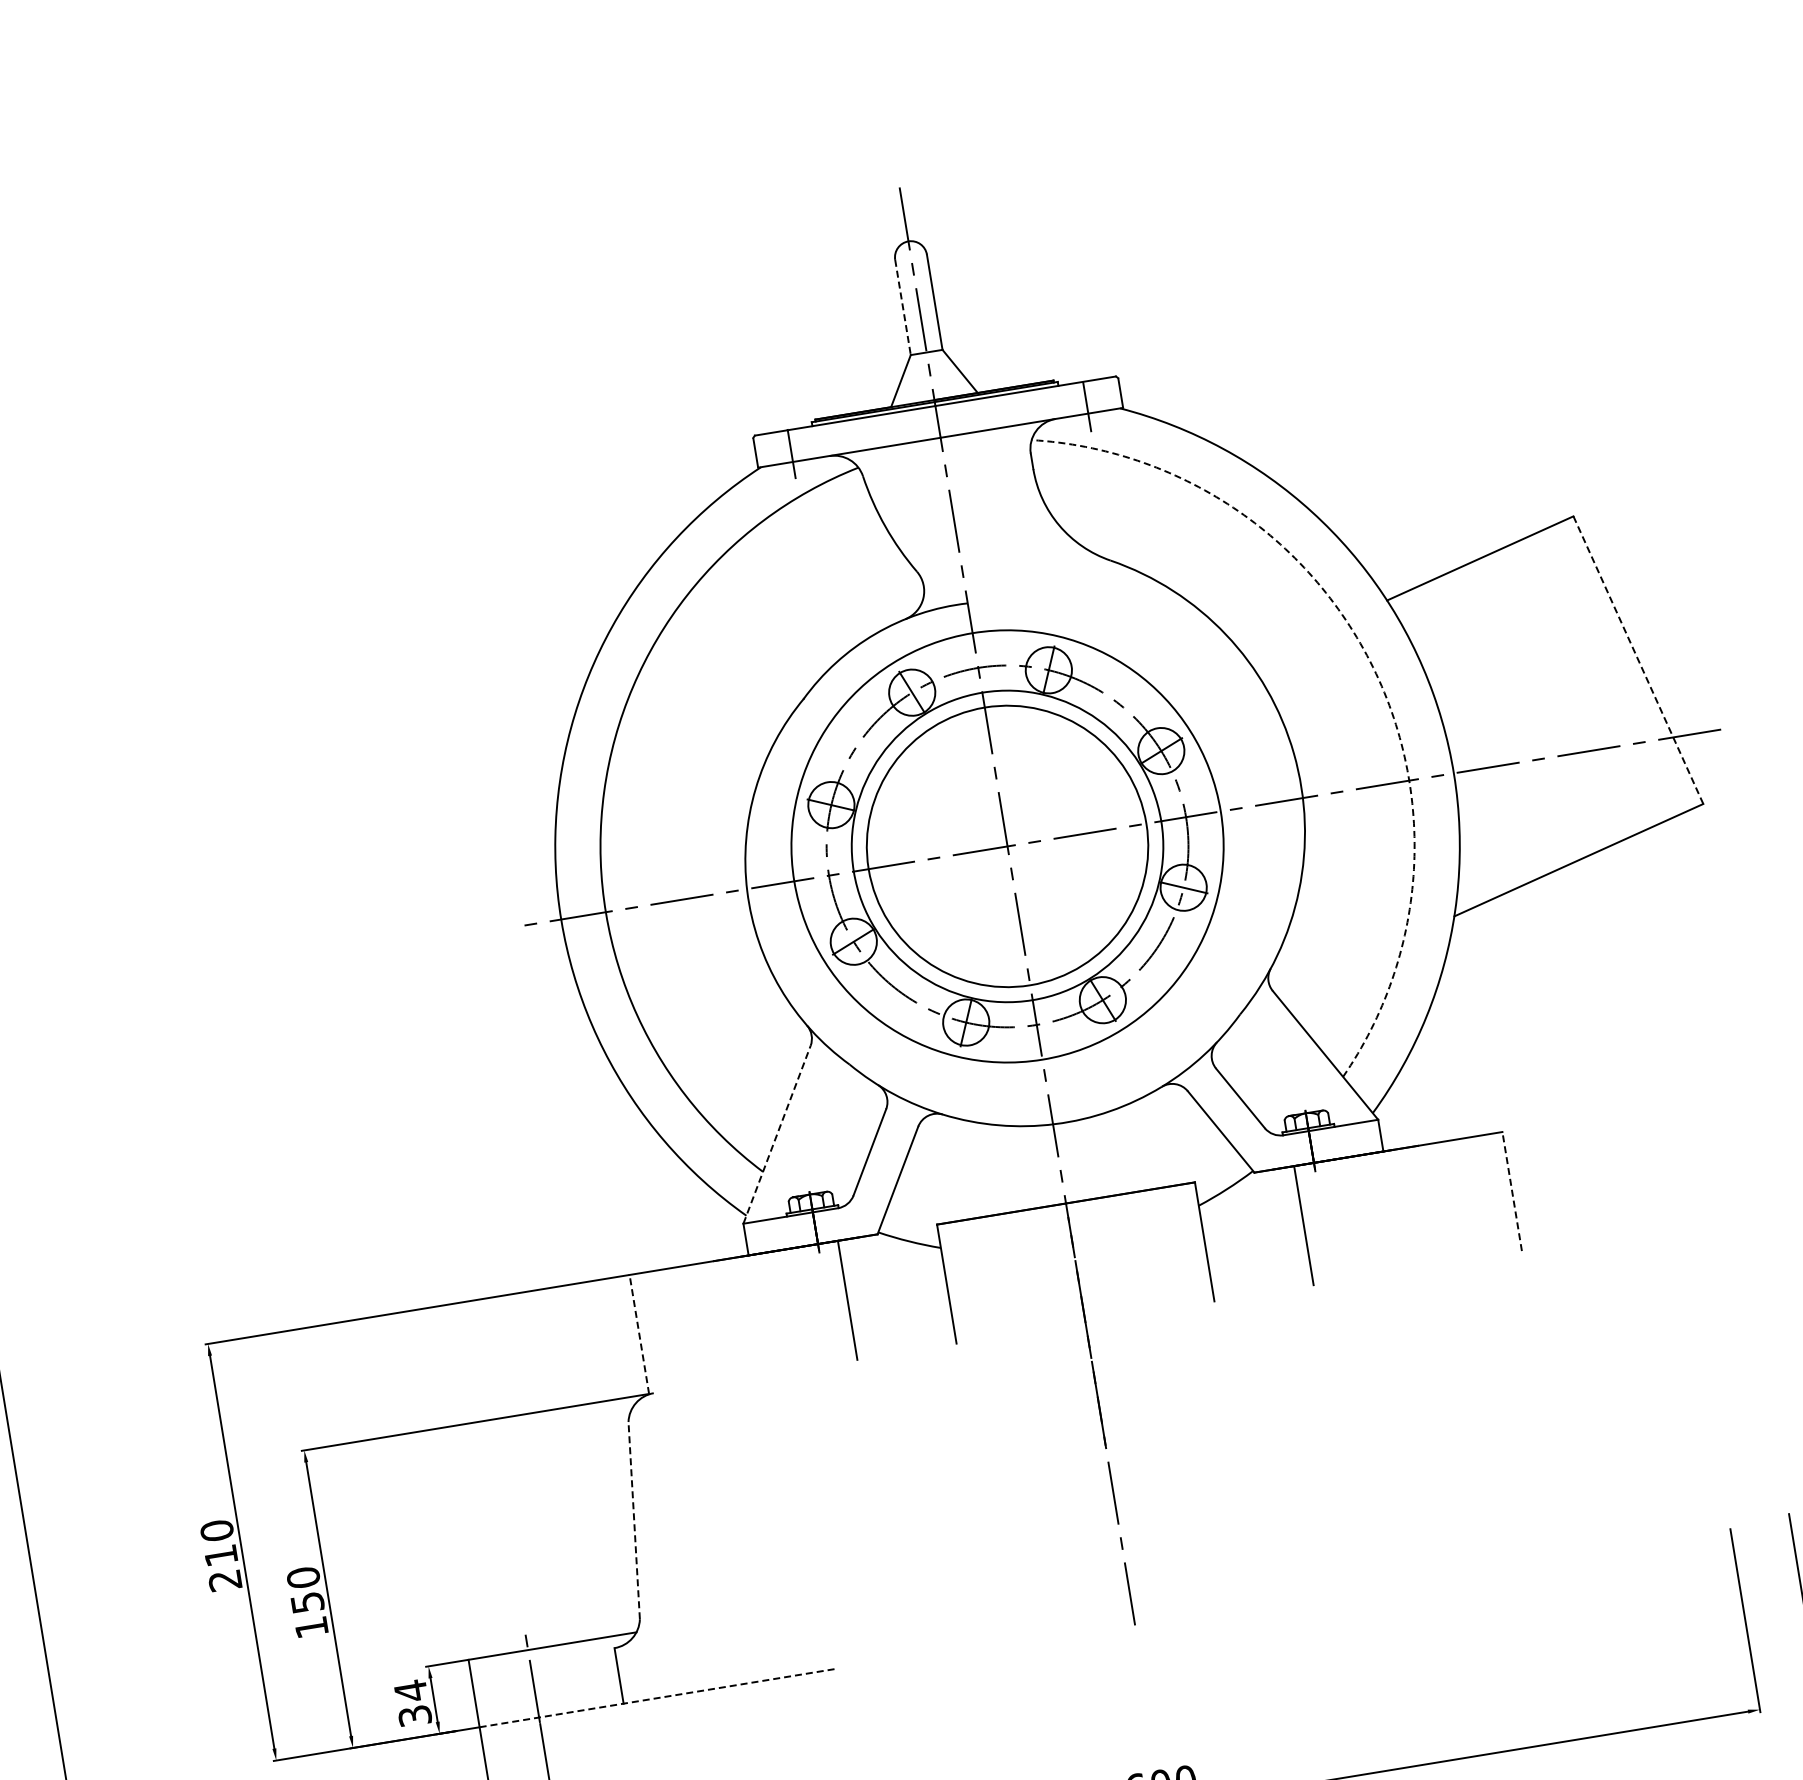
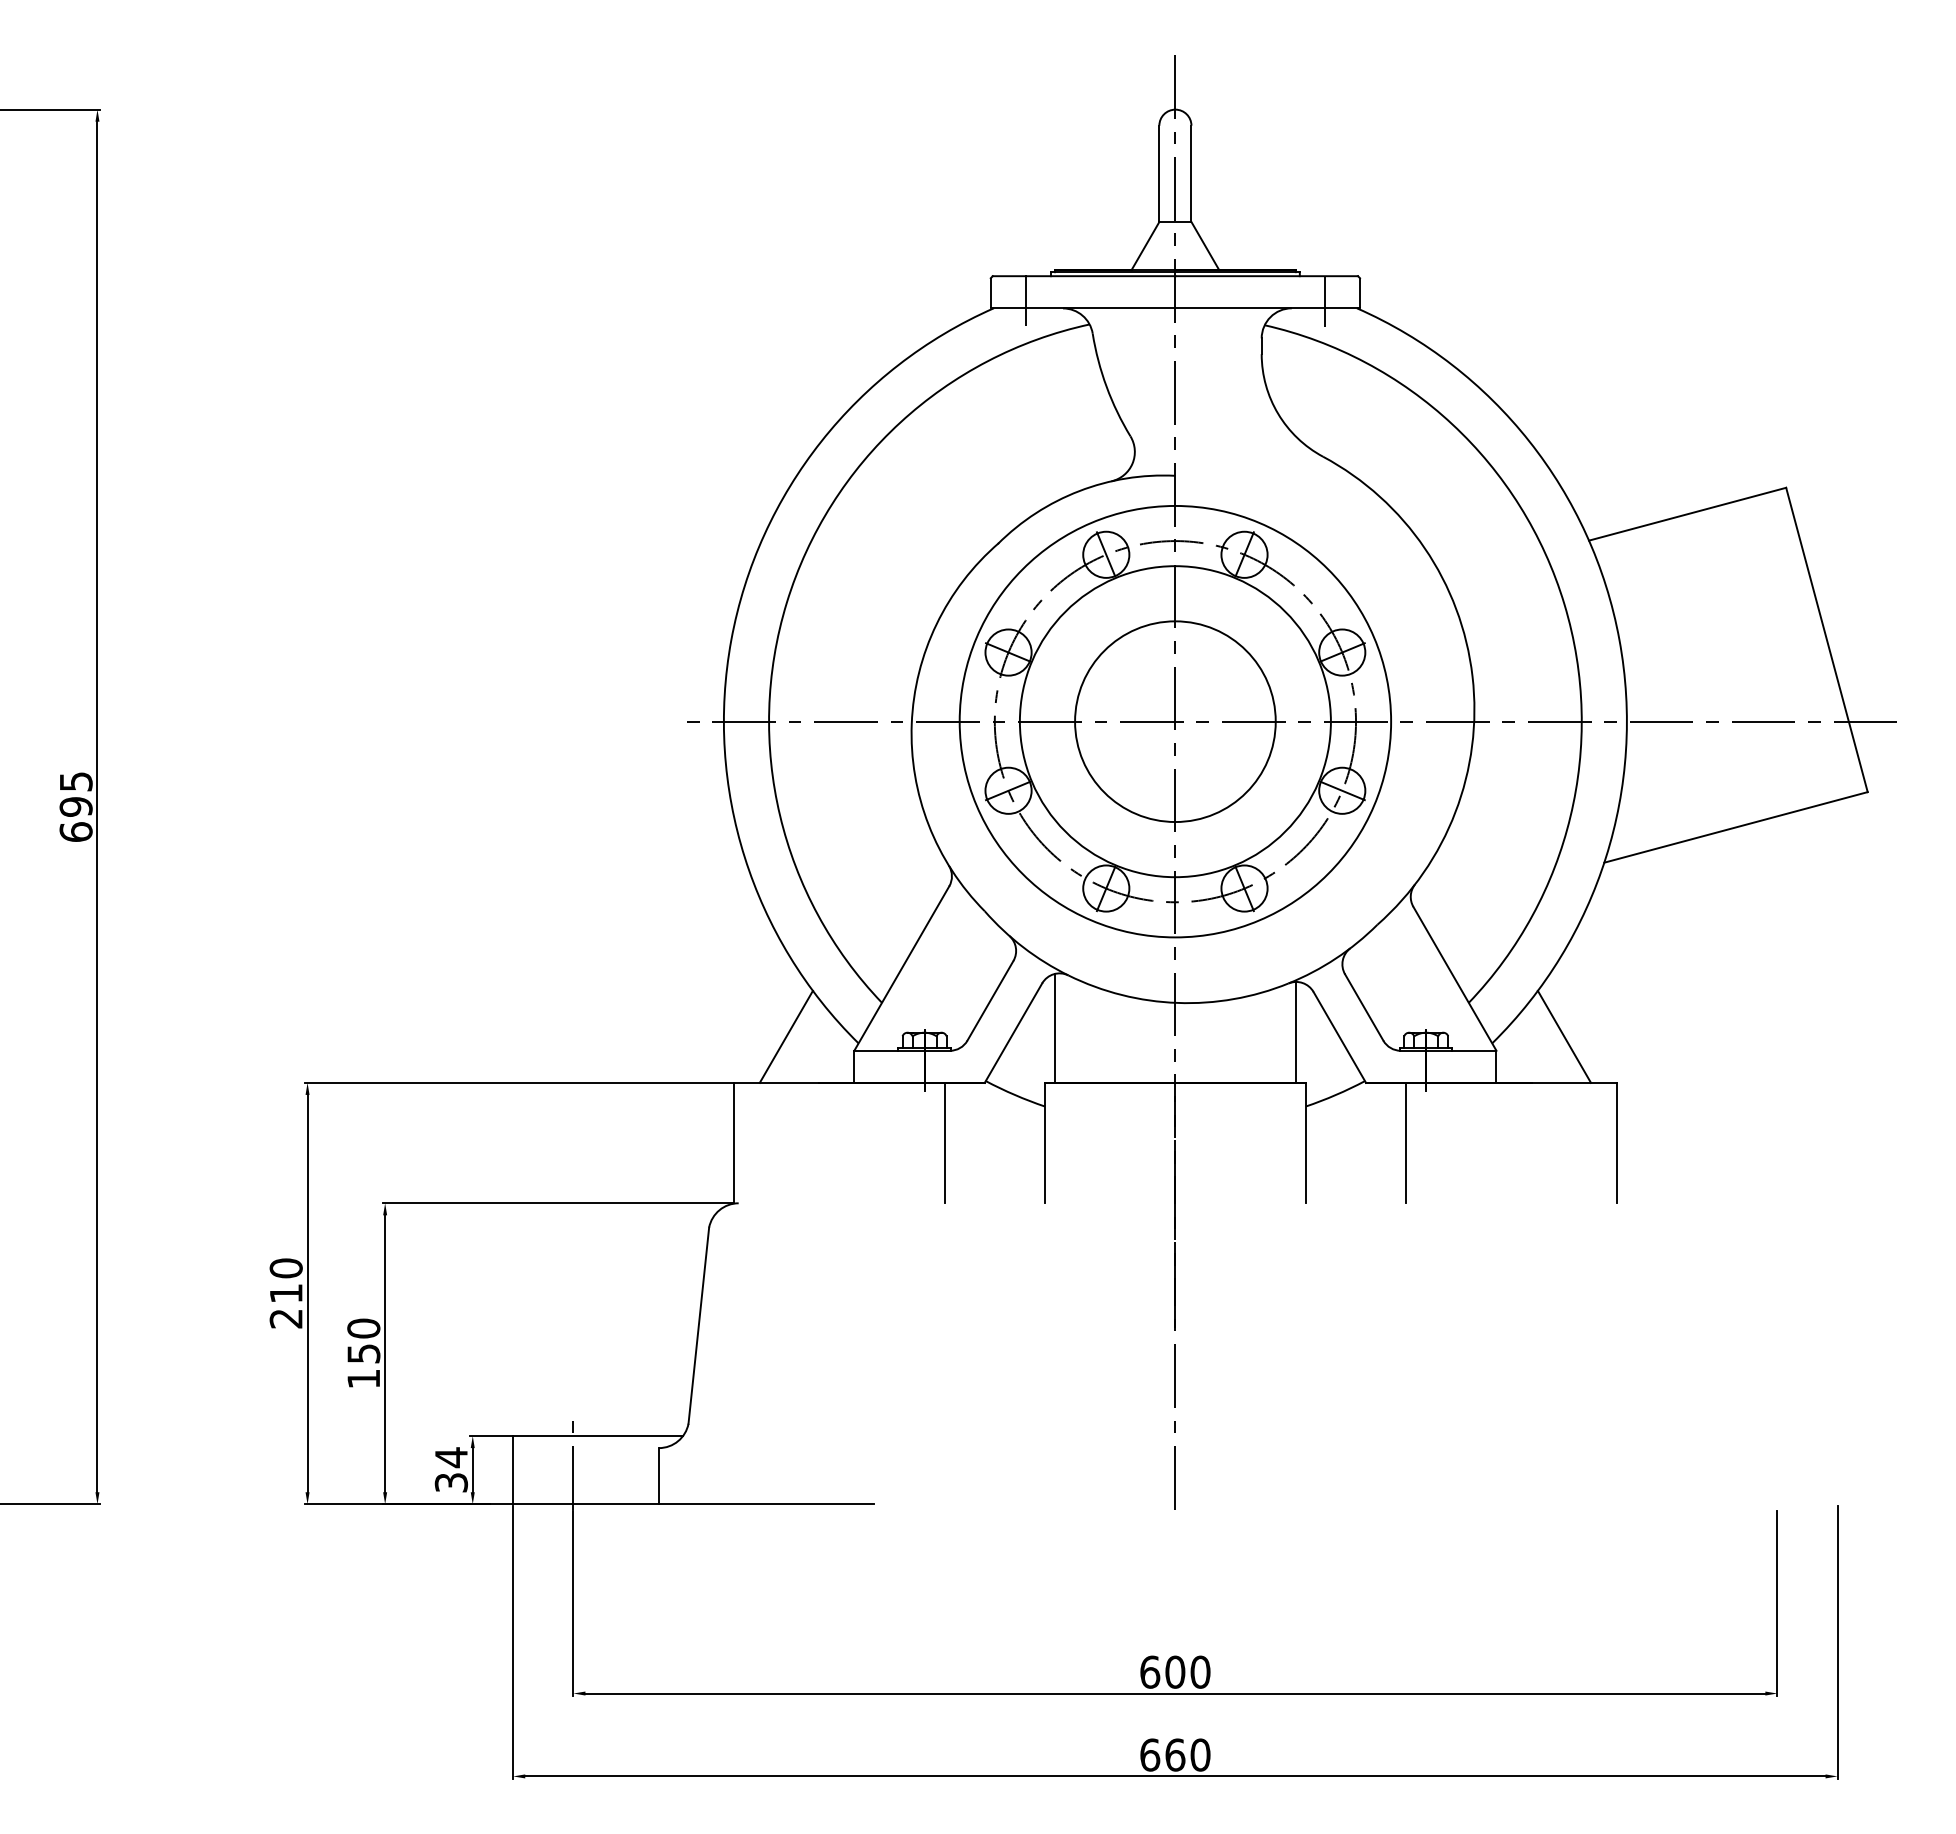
line: (903, 308) -> (1159, 174), dashed -> solid
line: (1637, 659) -> (1826, 639), dashed -> solid
arc: (1373, 667) -> (1564, 604), dashed -> solid
circle: (1007, 846) -> (1175, 721), size x0.71
line: (1443, 1094) -> (1564, 1036), added
line: (1176, 1133) -> (1295, 1031), added
line: (776, 1134) -> (901, 968), dashed -> solid
line: (938, 1168) -> (1055, 1027), added
line: (1511, 1191) -> (1616, 1142), dashed -> solid
line: (673, 1220) -> (785, 1036), added
line: (638, 1333) -> (733, 1142), dashed -> solid
line: (633, 1520) -> (698, 1325), dashed -> solid
line: (657, 1698) -> (693, 1504), dashed -> solid

